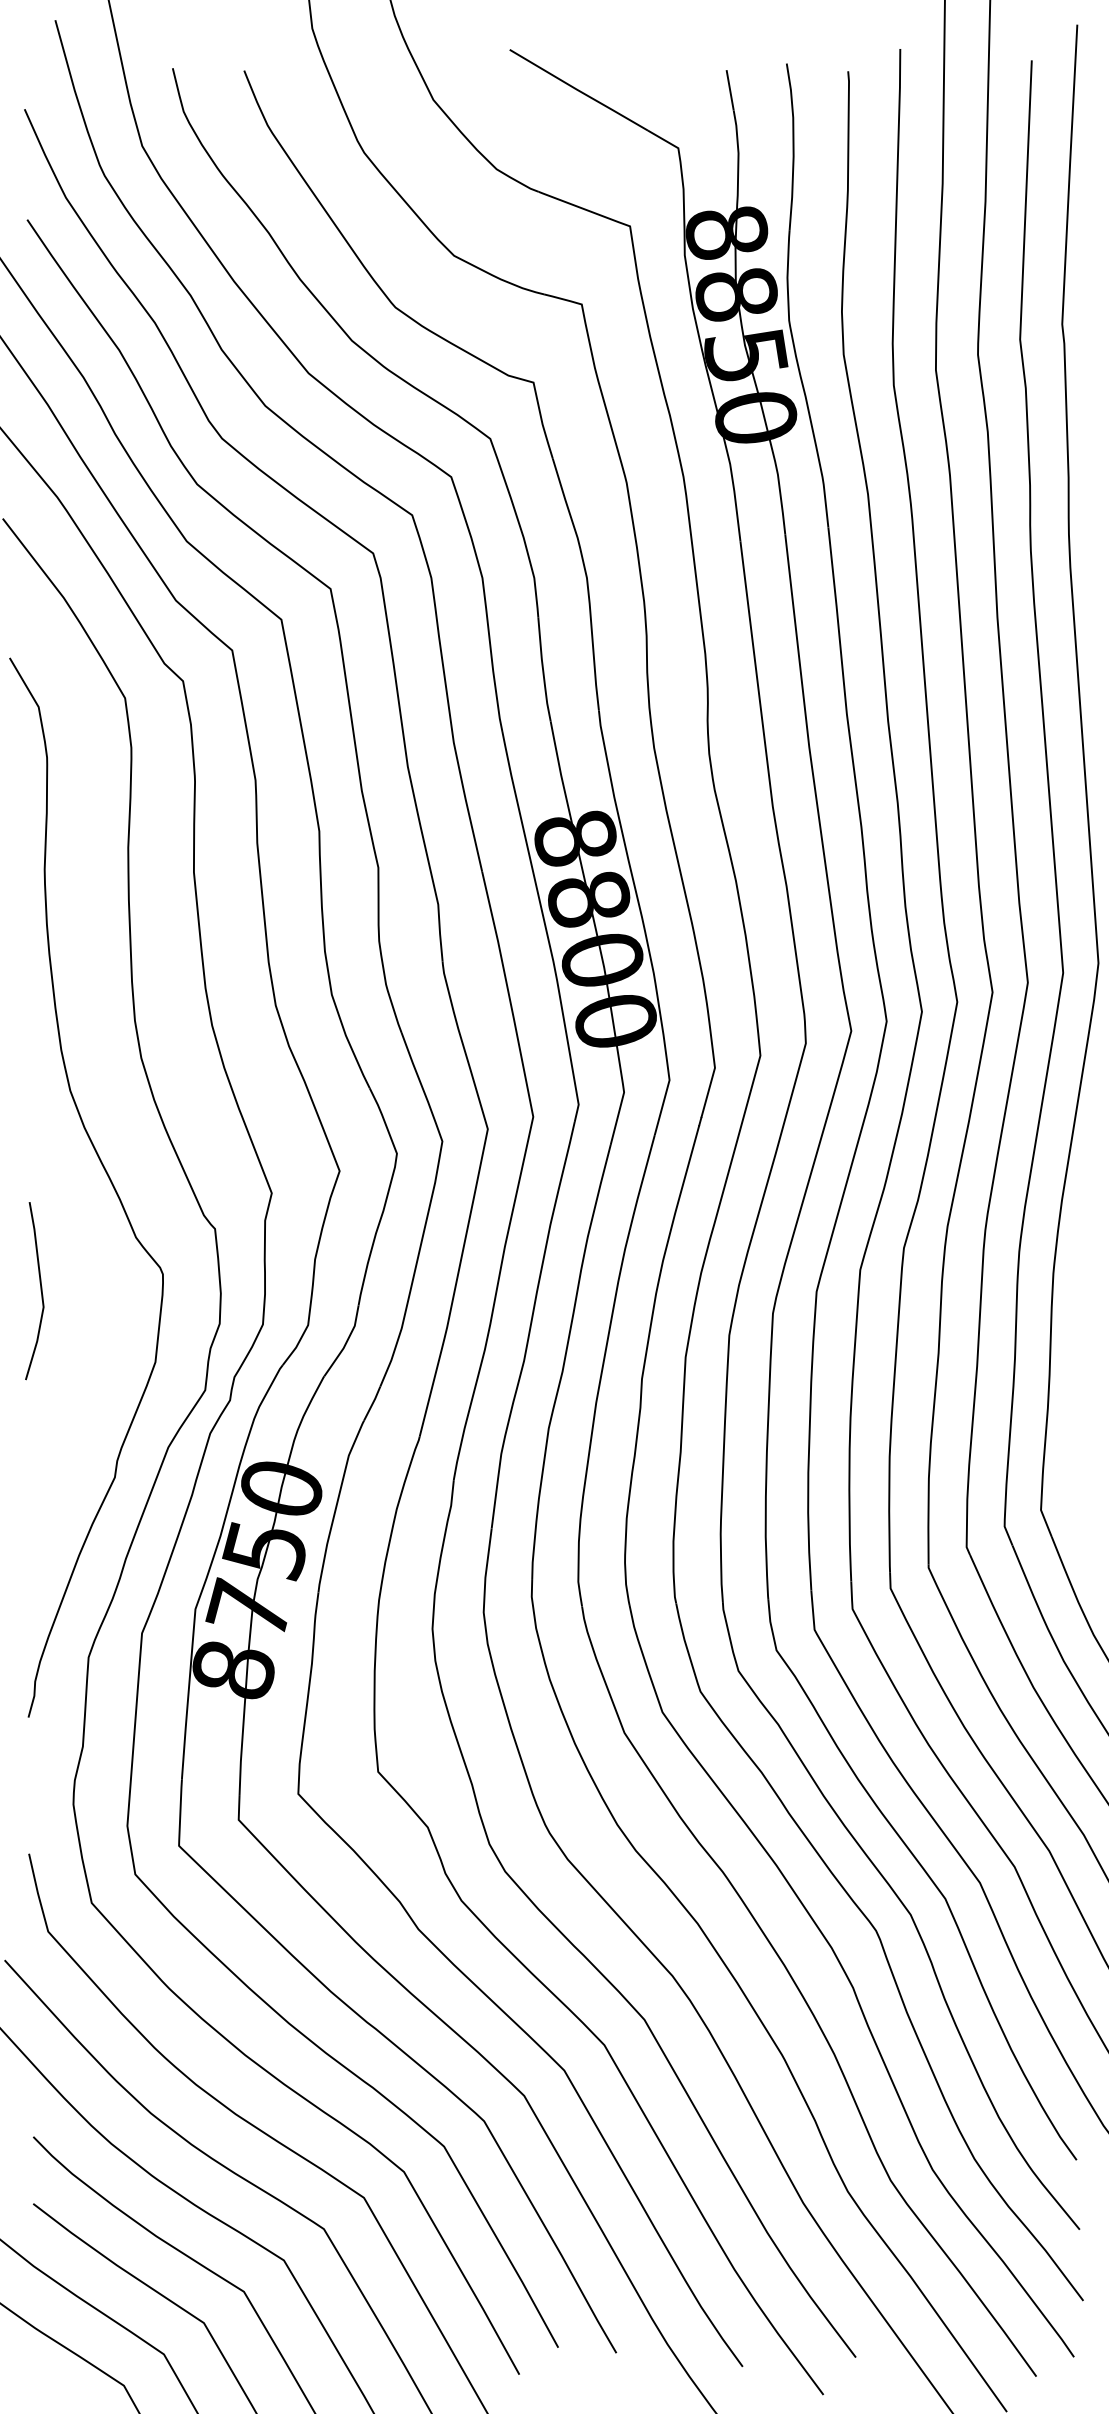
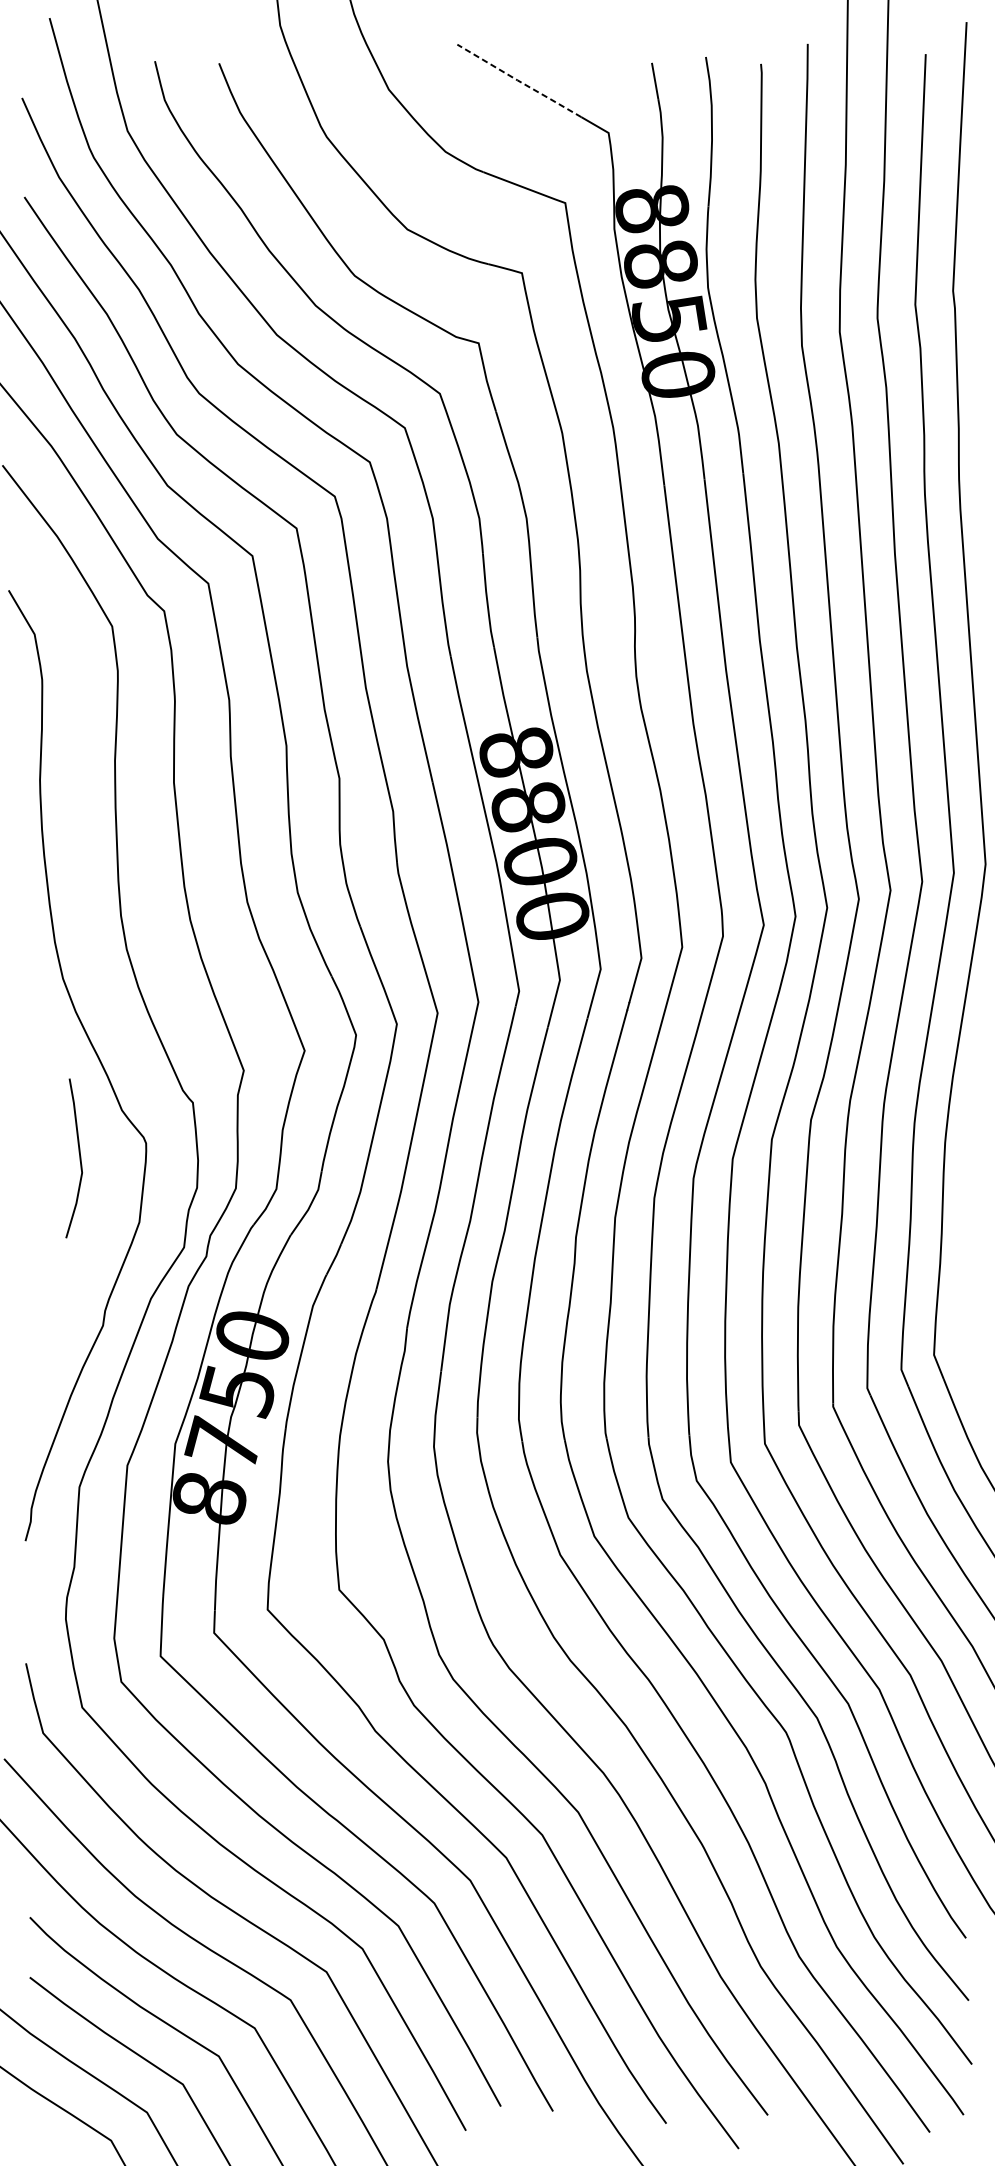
line: (578, 90) -> (519, 81), solid -> dashed
line: (40, 1291) -> (79, 1158), moved

